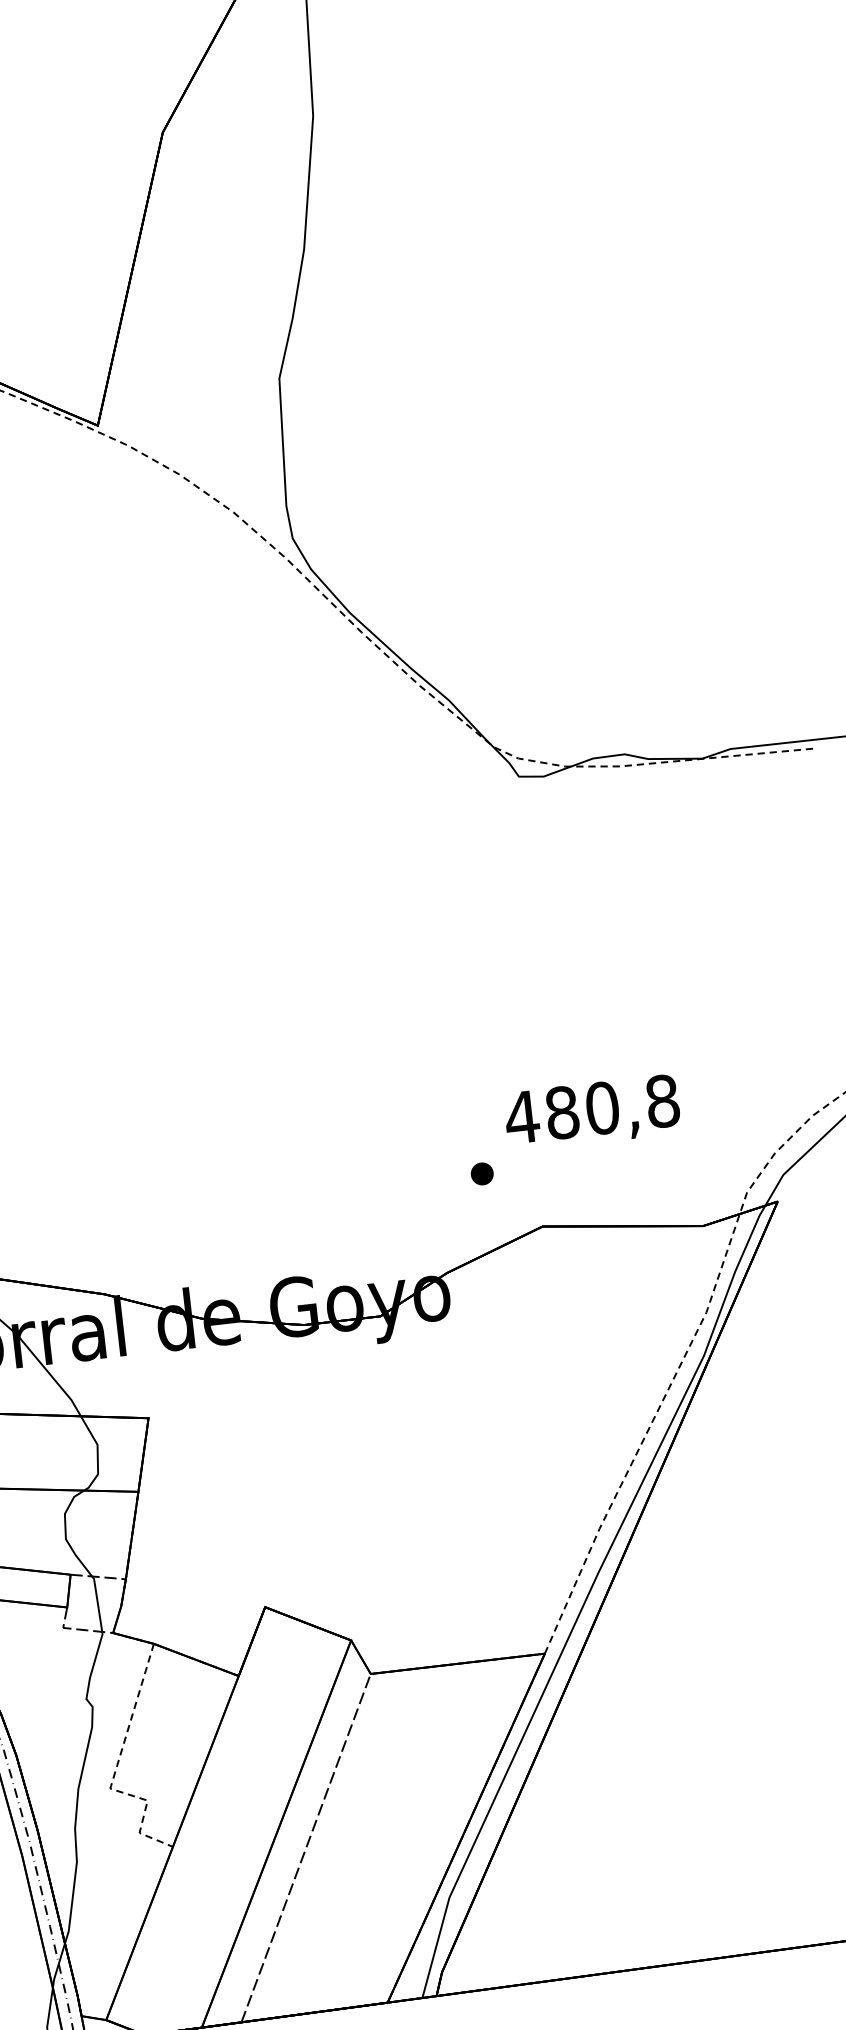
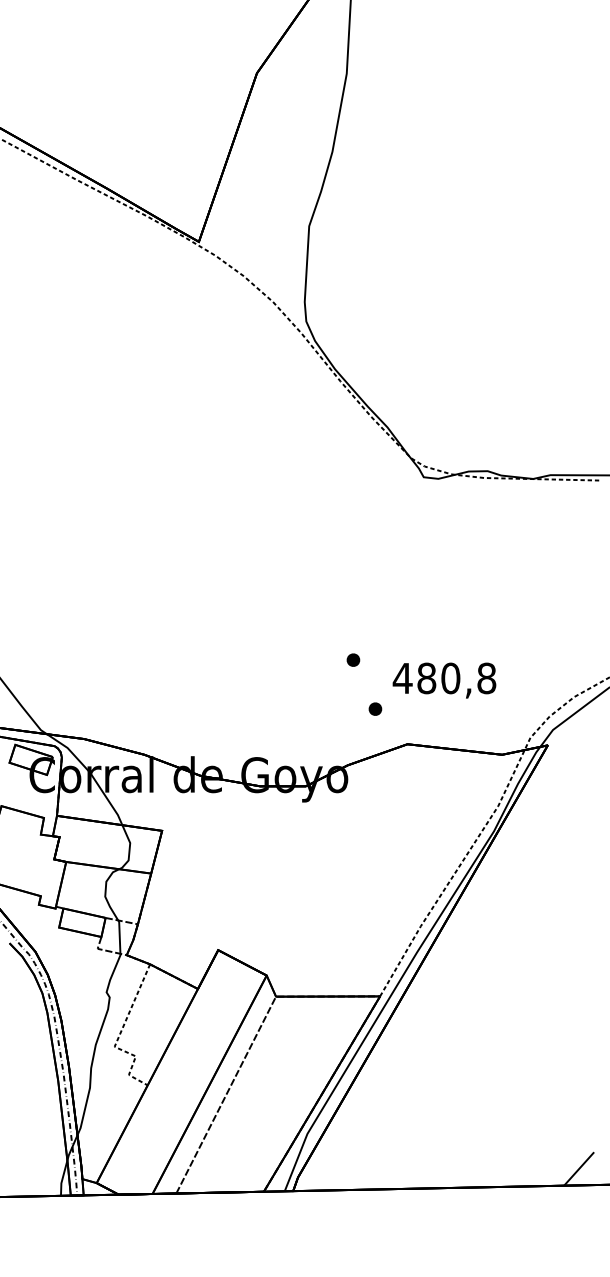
part: (436, 1095) -> (353, 659), added

